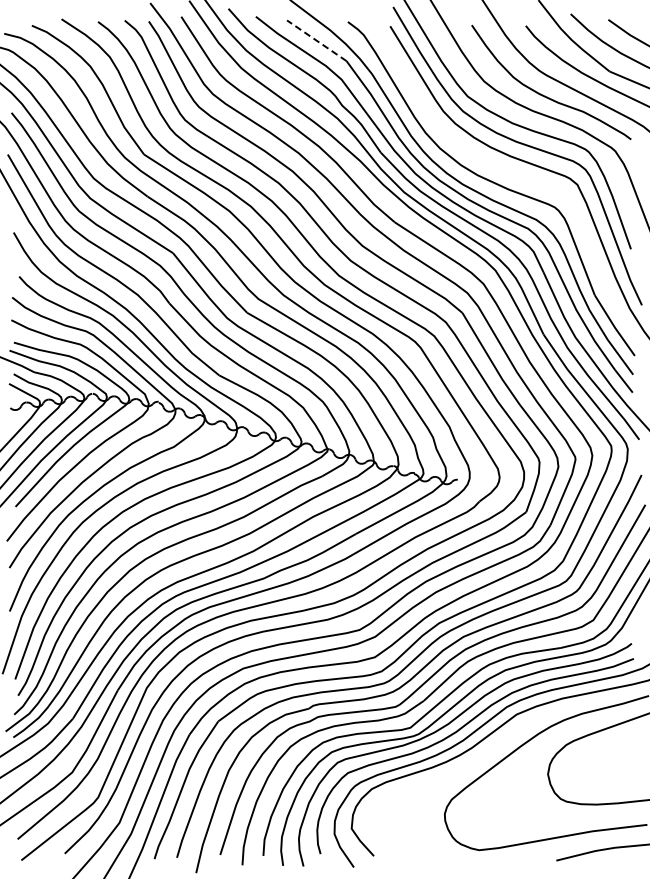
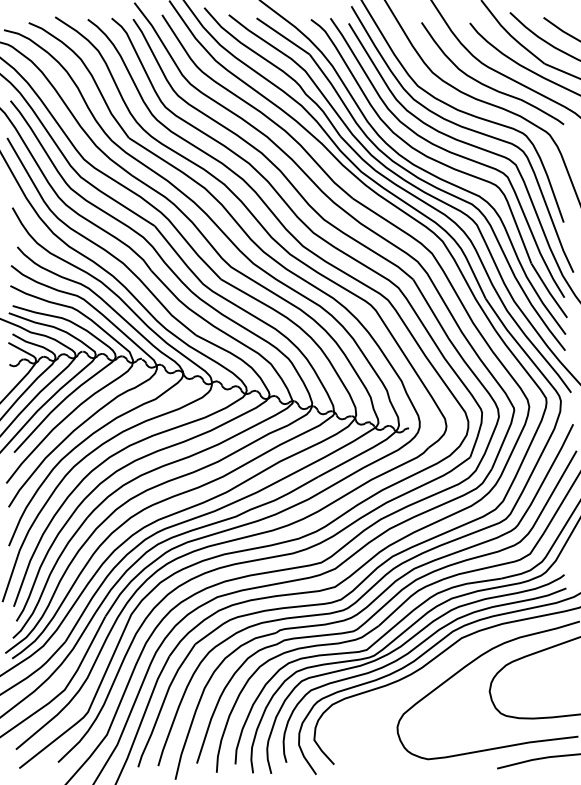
line: (316, 40) -> (282, 36), dashed -> solid
curve: (503, 171) -> (449, 153), added

